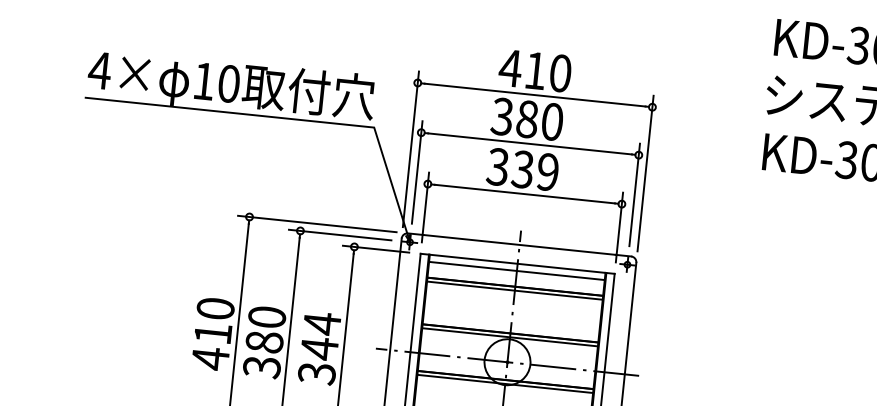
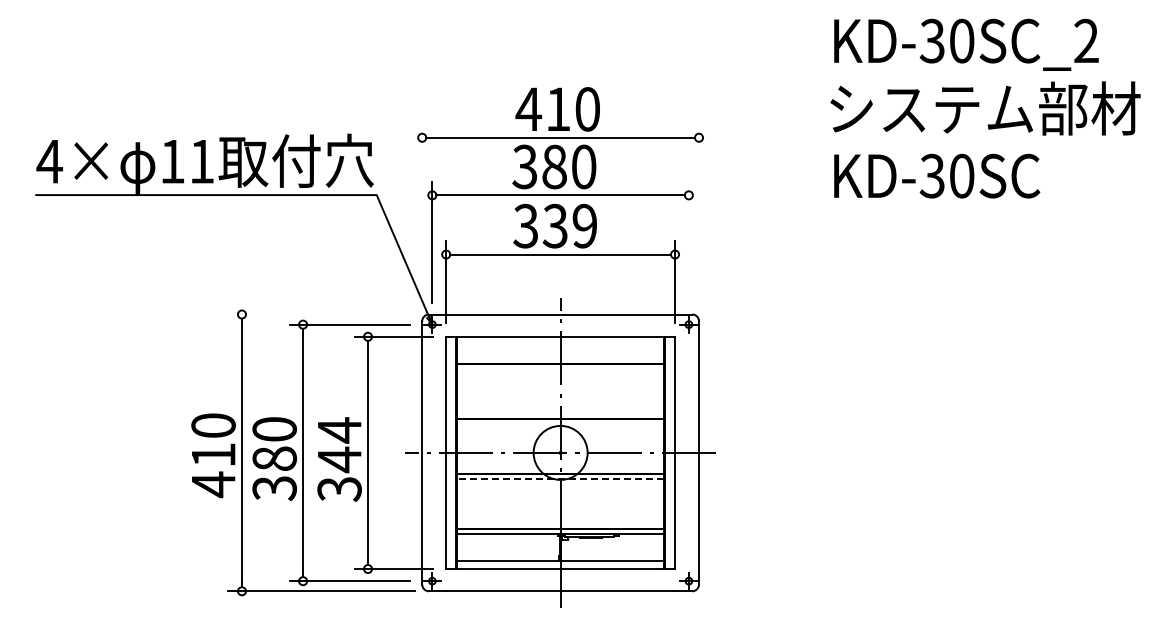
text: (229, 83) -> (202, 161), 10 -> 11
line: (411, 148) -> (422, 215), removed
line: (646, 173) -> (699, 215), removed
line: (634, 194) -> (688, 241), removed
line: (316, 223) -> (321, 314), removed
line: (516, 271) -> (560, 345), removed
line: (514, 290) -> (560, 368), removed
line: (509, 337) -> (560, 423), removed
line: (505, 383) -> (560, 478), solid -> dashed

